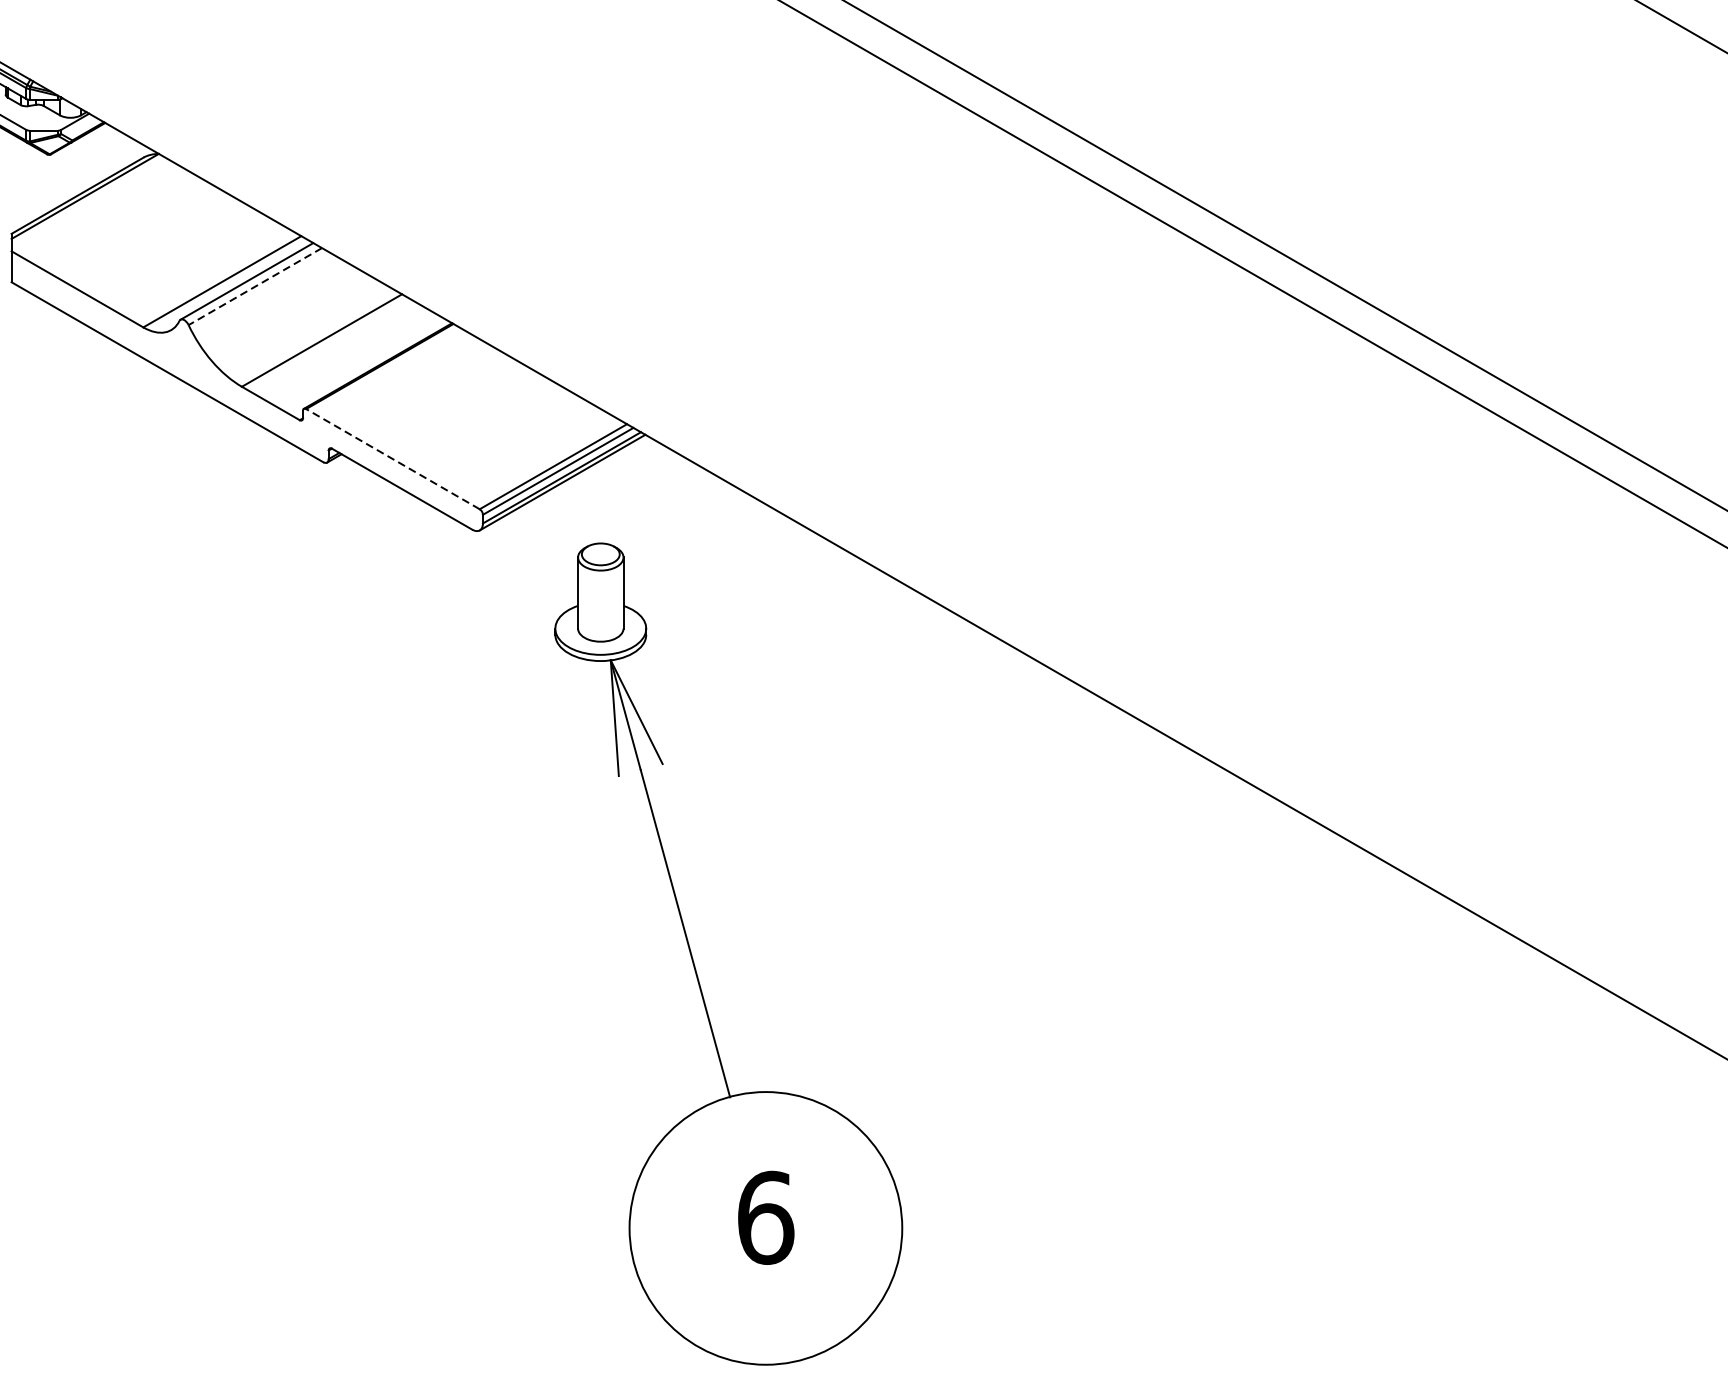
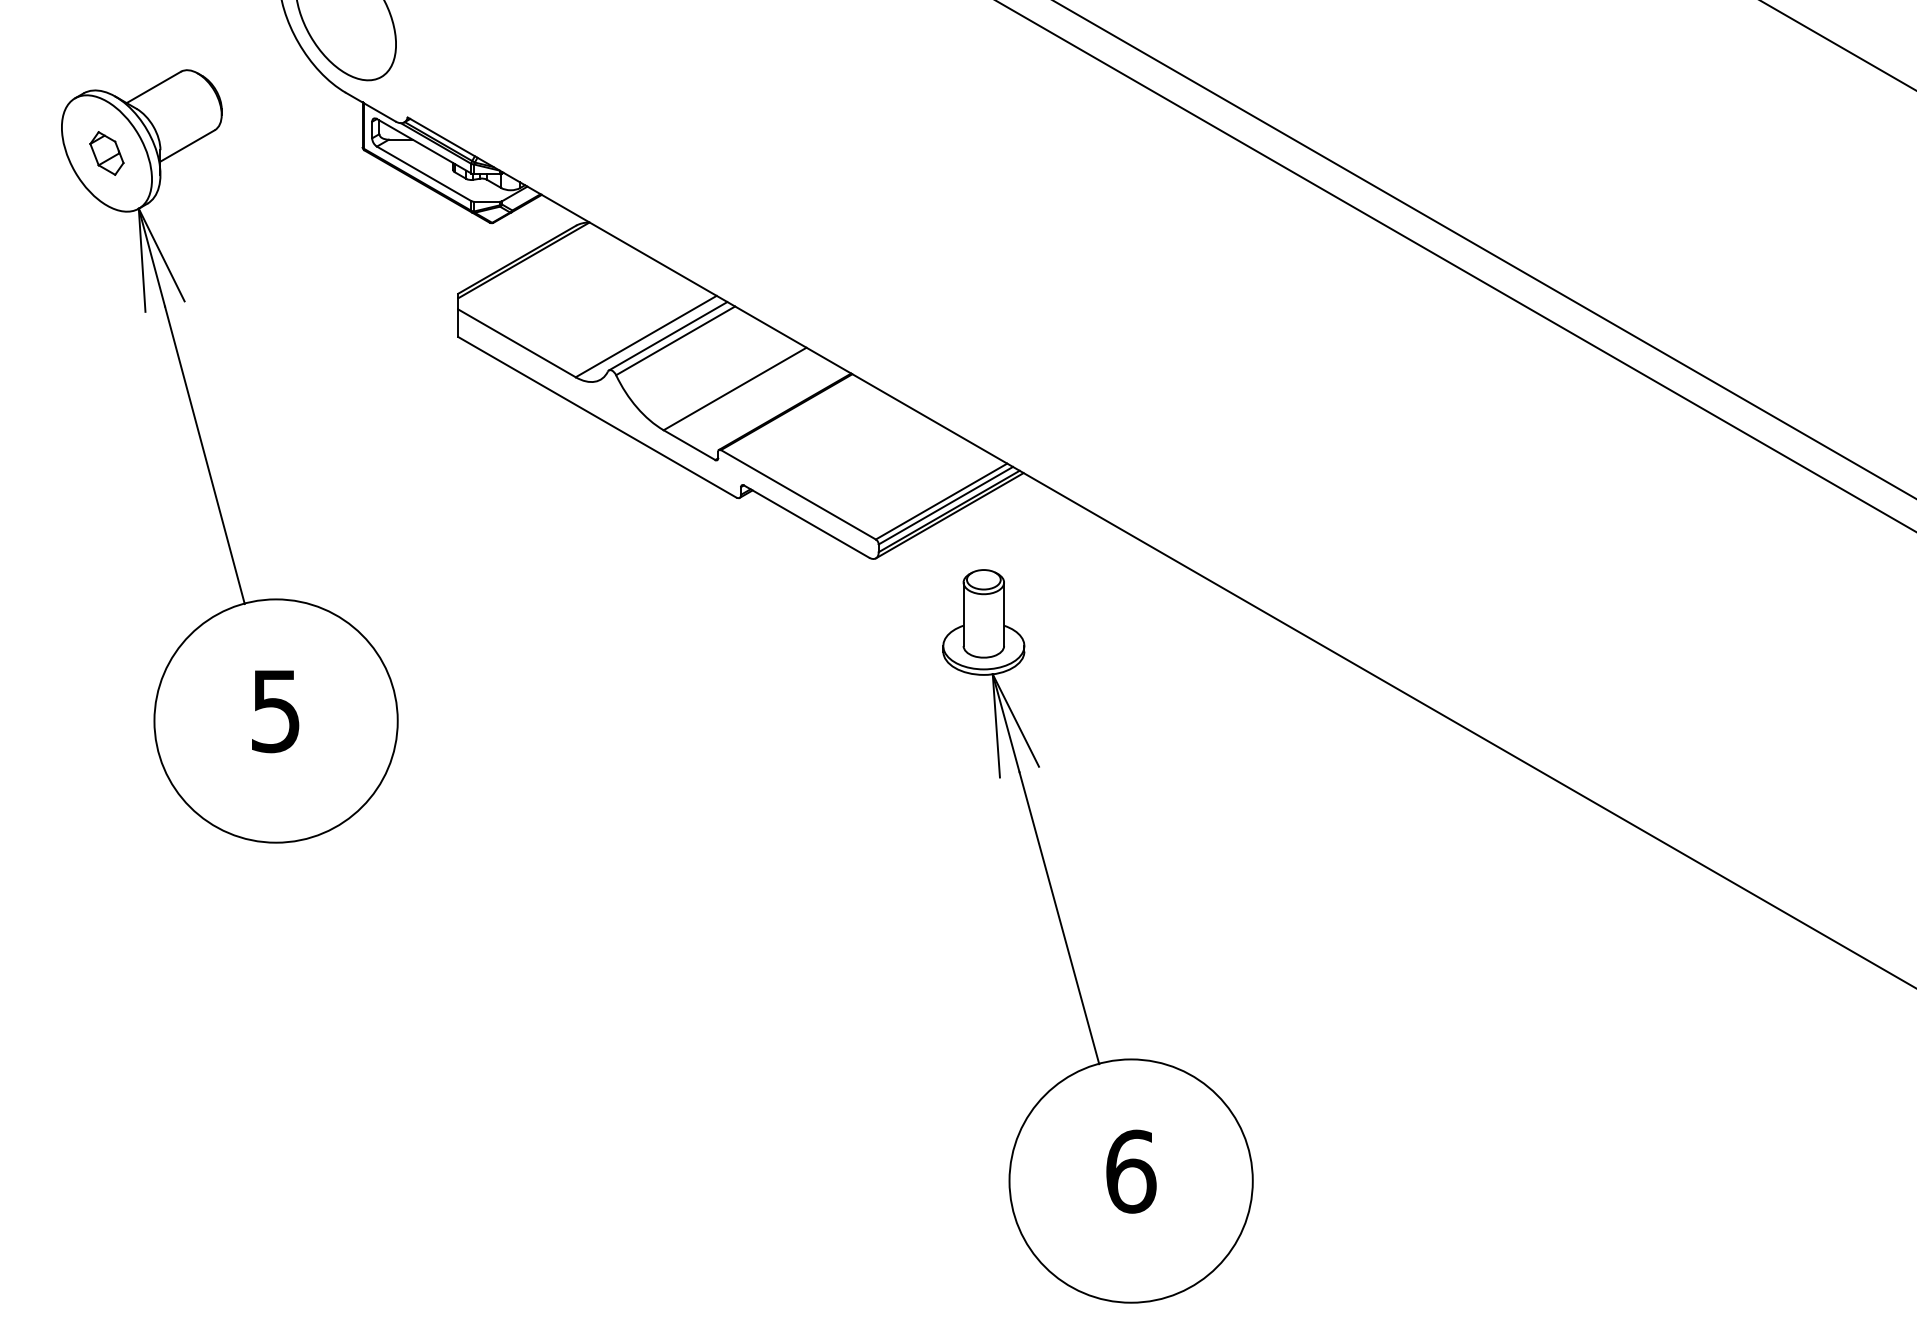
line: (255, 286) -> (675, 340), dashed -> solid
line: (393, 458) -> (798, 494), dashed -> solid

